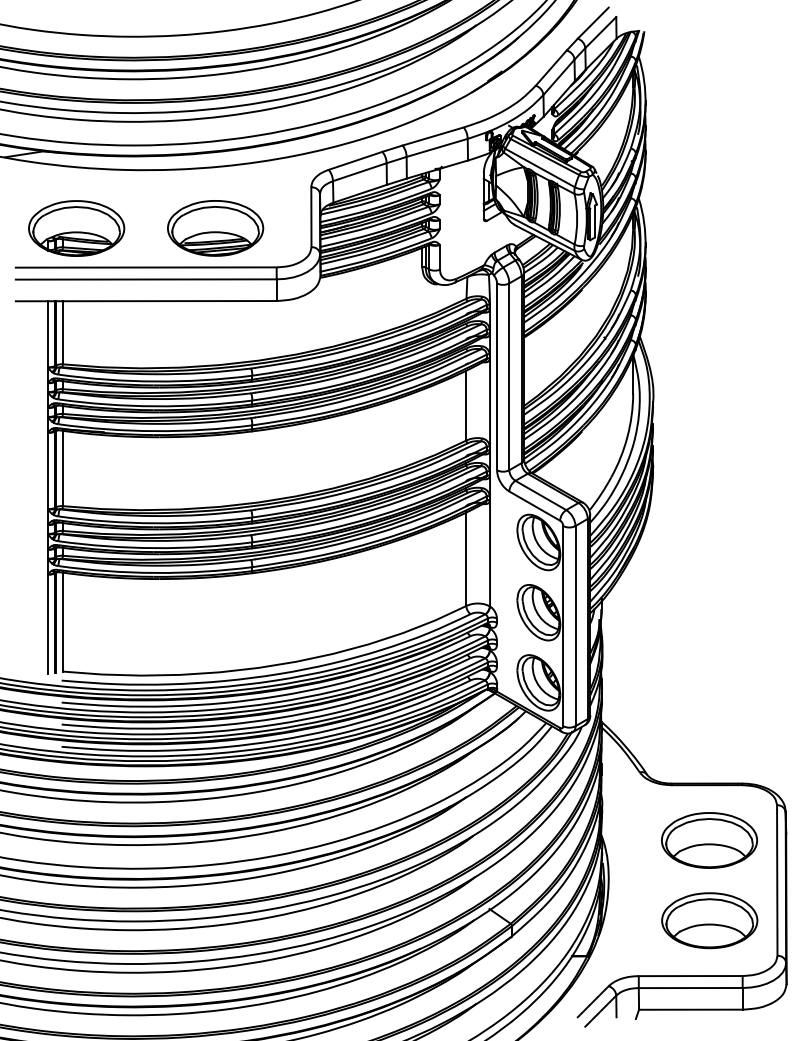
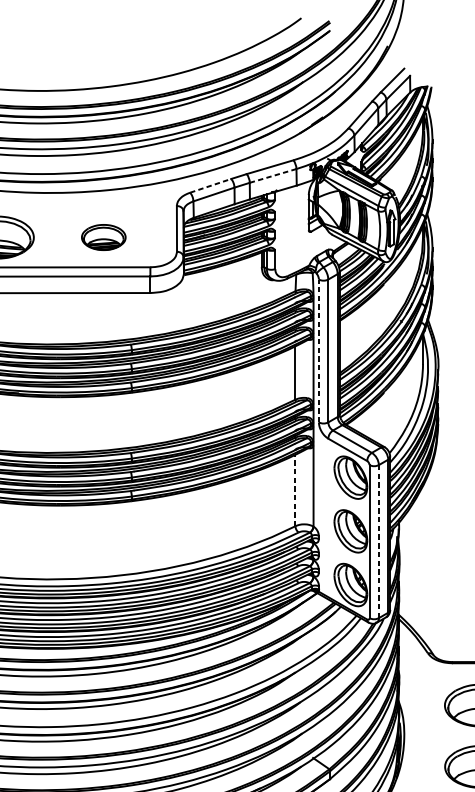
line: (437, 147) -> (273, 175), solid -> dashed
line: (355, 160) -> (210, 185), solid -> dashed
part: (215, 228) -> (103, 237), size x0.6
line: (497, 376) -> (319, 350), solid -> dashed
line: (466, 559) -> (295, 490), solid -> dashed
line: (575, 626) -> (378, 541), solid -> dashed

